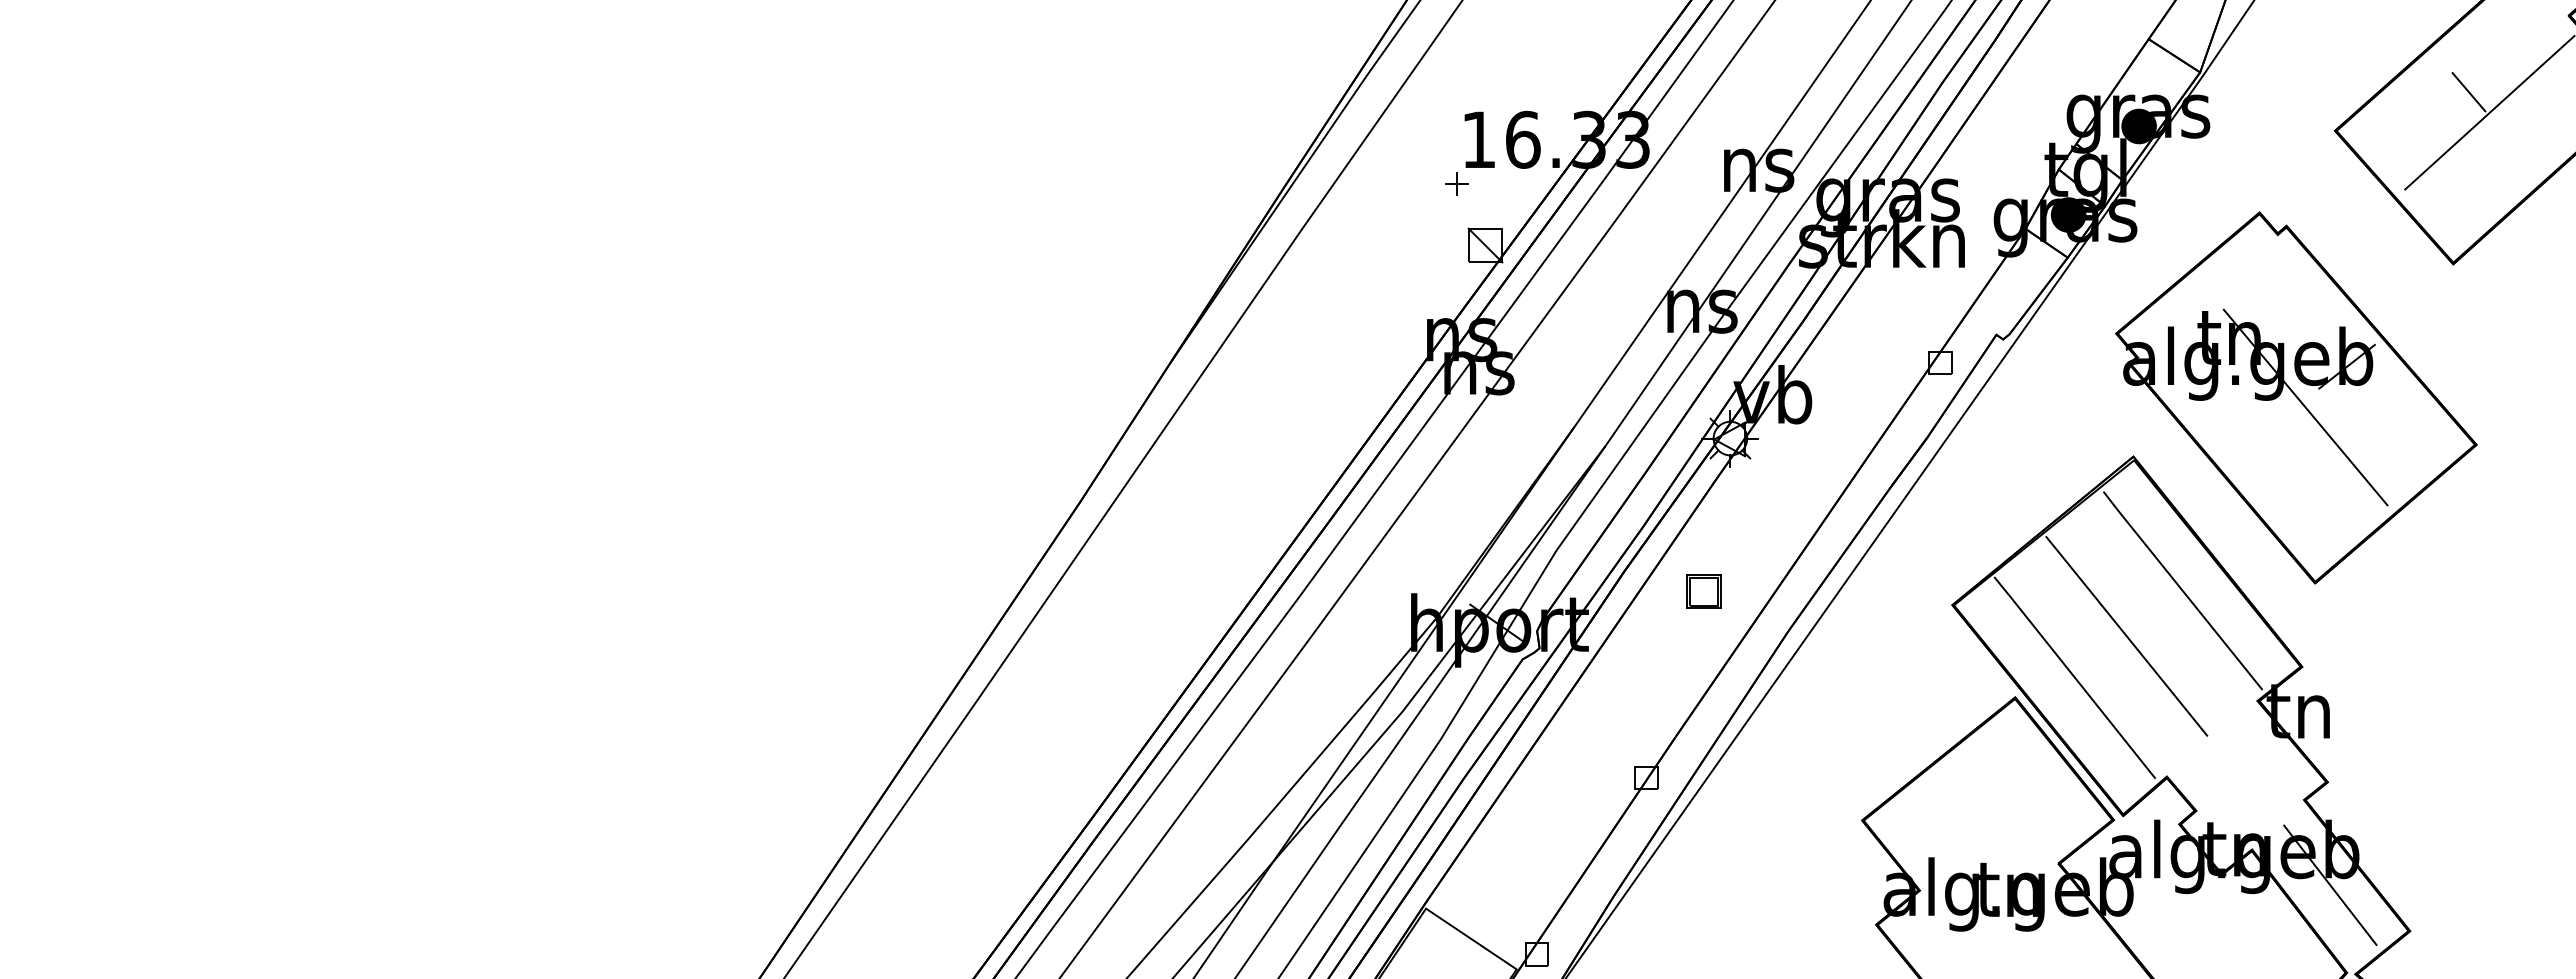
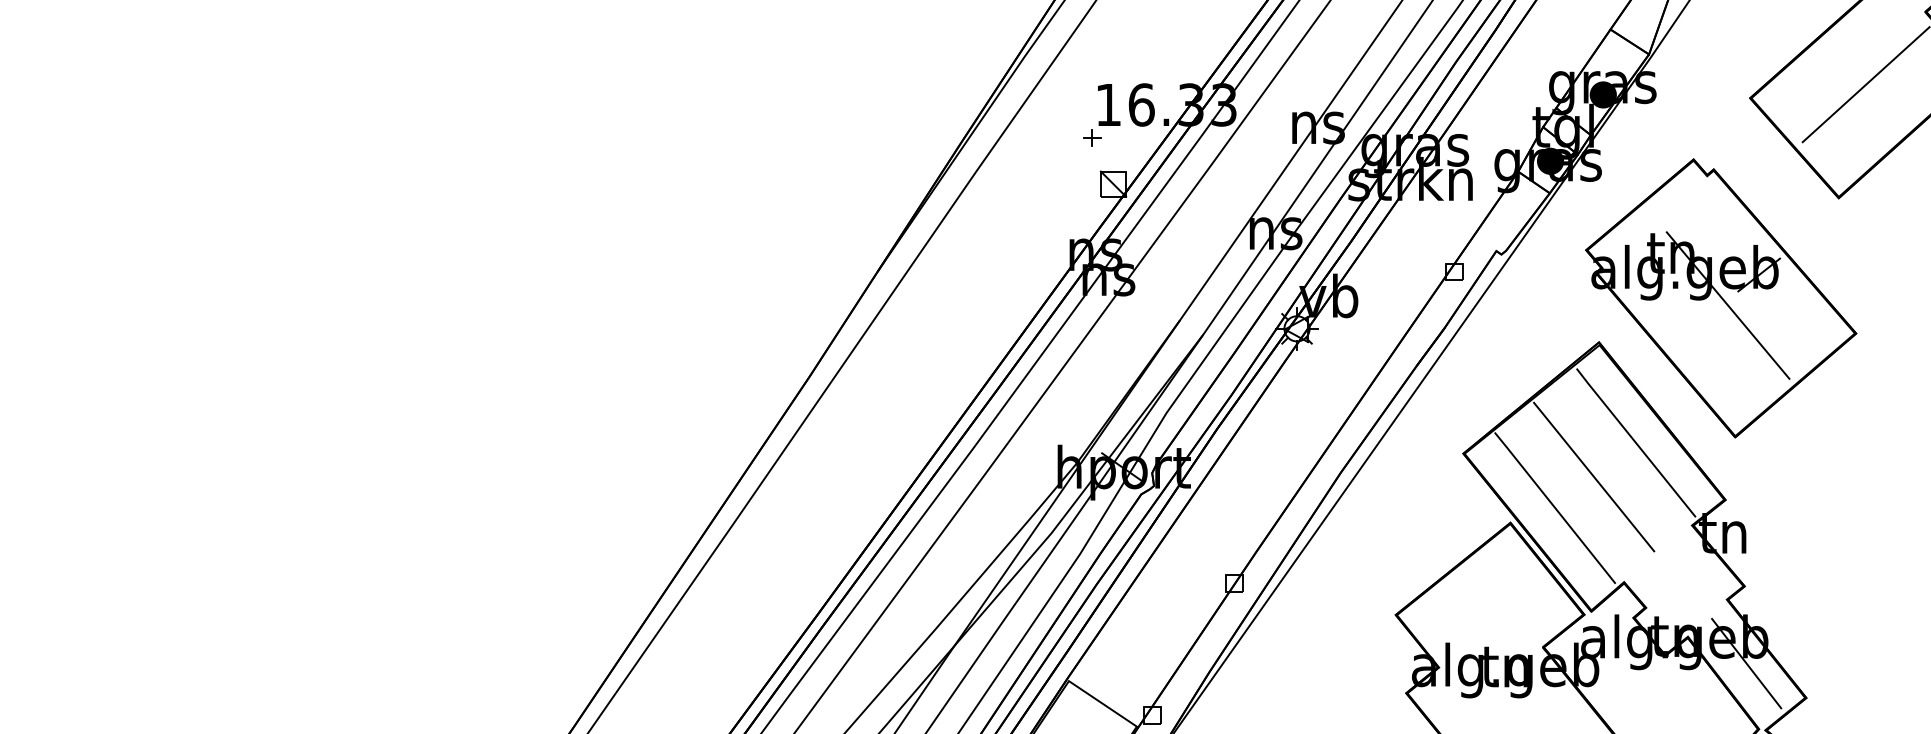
line: (2468, 92) -> (1850, 69), removed
part: (1703, 591) -> (1276, 443), removed

